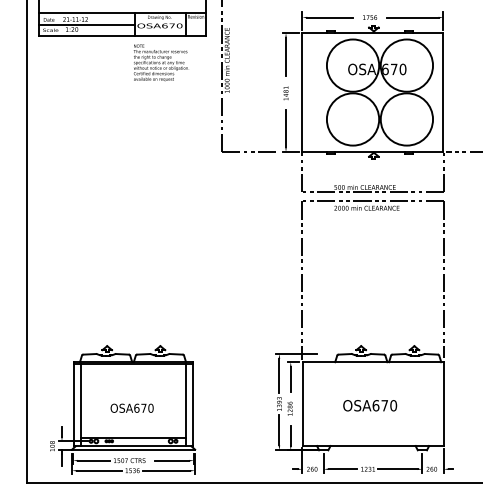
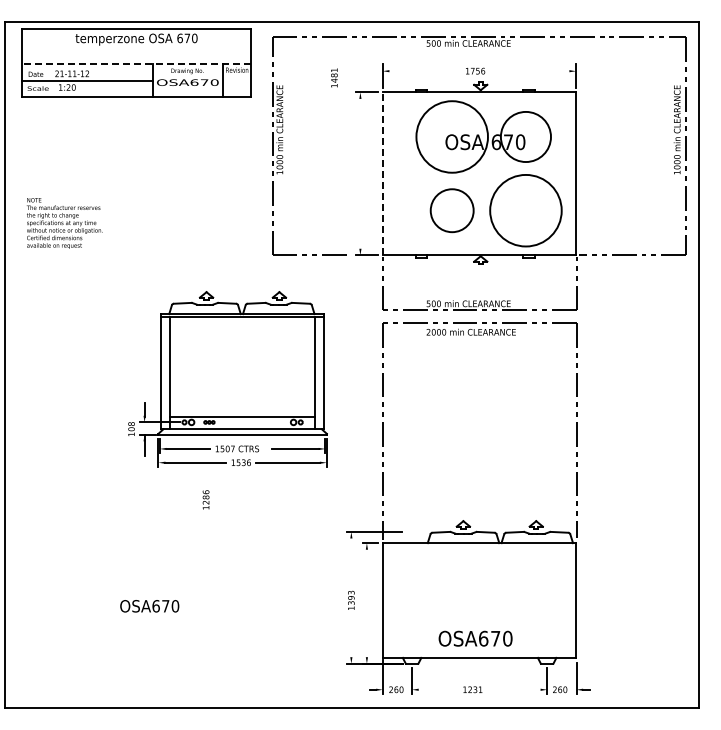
line: (122, 12) -> (136, 64), solid -> dashed
line: (329, 17) -> (420, 71), removed
line: (412, 17) -> (533, 71), removed
line: (286, 56) -> (360, 124), removed
text: (161, 63) -> (64, 223), moved
circle: (406, 65) -> (525, 136), size x0.7
line: (302, 92) -> (382, 173), solid -> dashed
text: (286, 93) -> (334, 77), moved
circle: (352, 119) -> (451, 210), size x0.6
line: (286, 128) -> (360, 223), removed
line: (279, 375) -> (351, 561), removed
line: (290, 379) -> (366, 566), removed
text: (370, 405) -> (475, 638), moved
text: (289, 408) -> (205, 499), moved
part: (122, 409) -> (227, 379), moved
line: (279, 430) -> (351, 636), removed
line: (290, 436) -> (366, 644), removed
line: (343, 469) -> (438, 689), removed
line: (397, 469) -> (513, 689), removed

